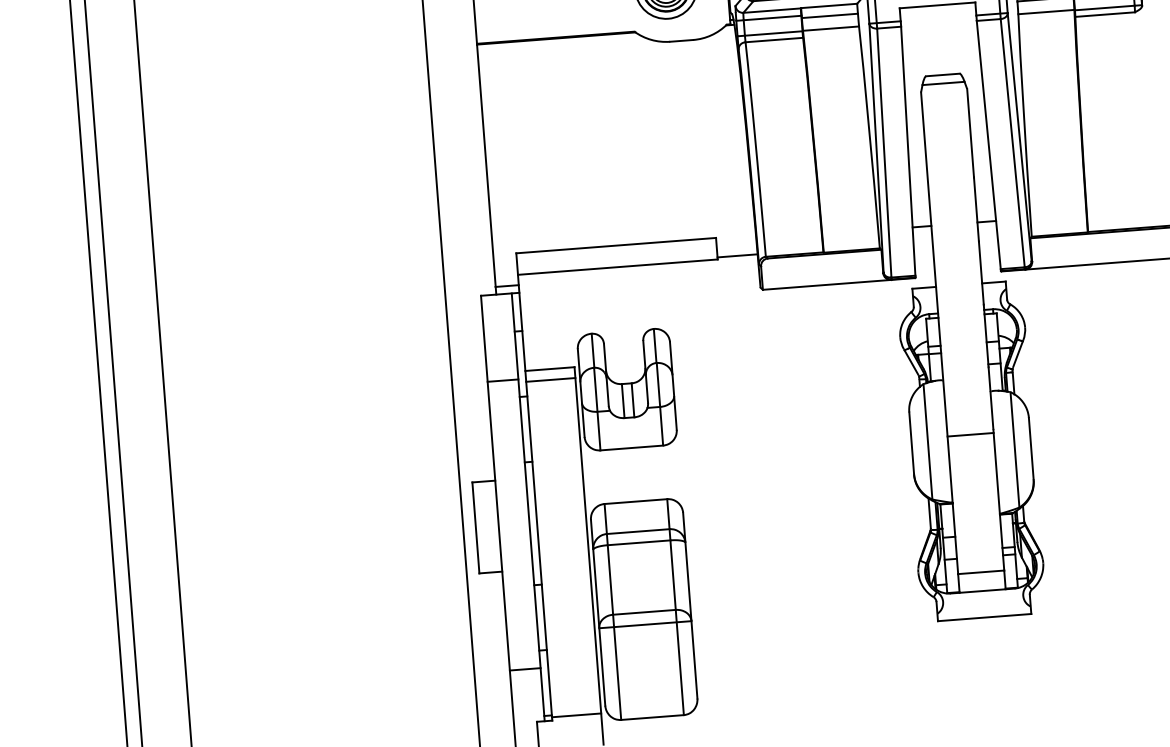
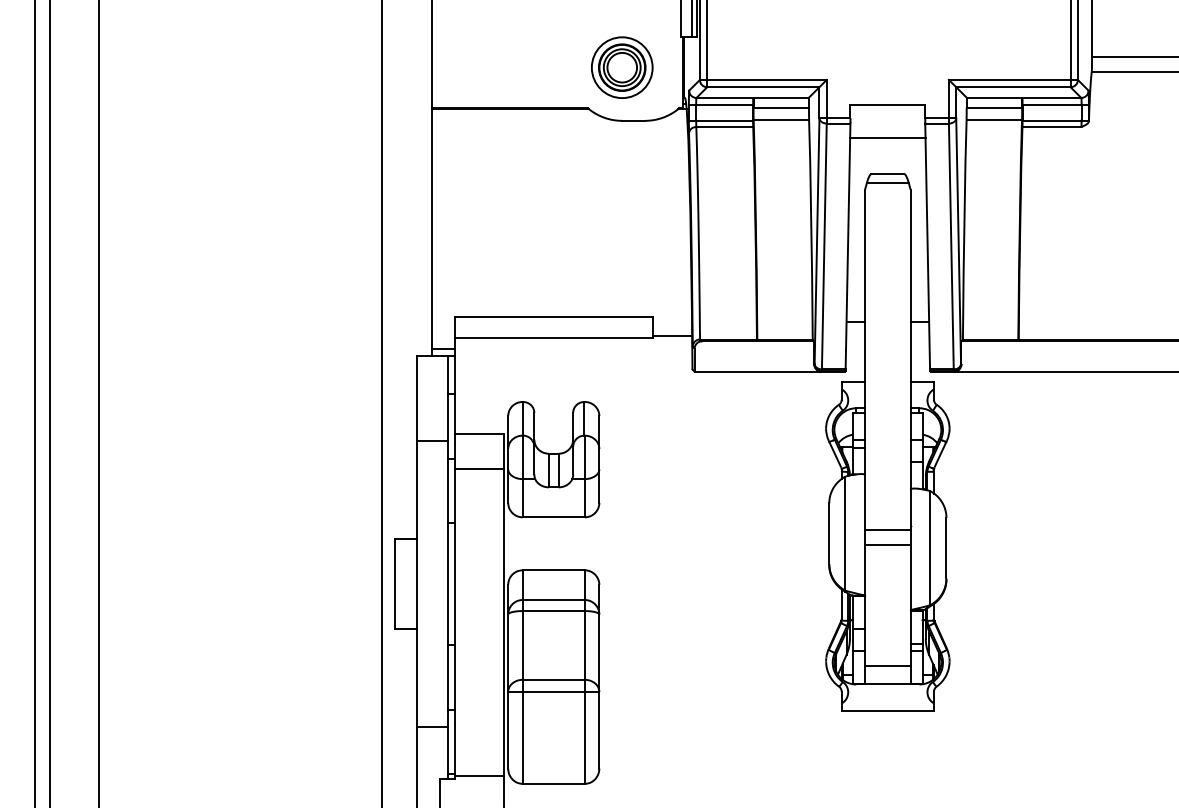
line: (939, 37) -> (887, 137), added
line: (551, 380) -> (479, 469), moved
line: (971, 449) -> (887, 544), added

